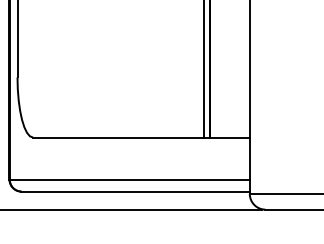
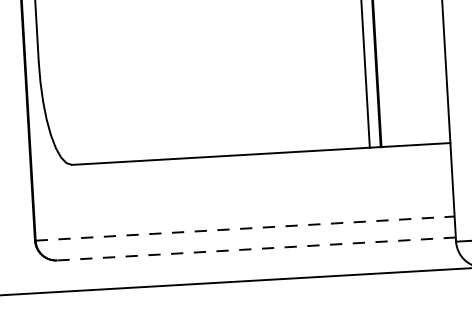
line: (129, 179) -> (244, 228), solid -> dashed
line: (135, 191) -> (256, 248), solid -> dashed

